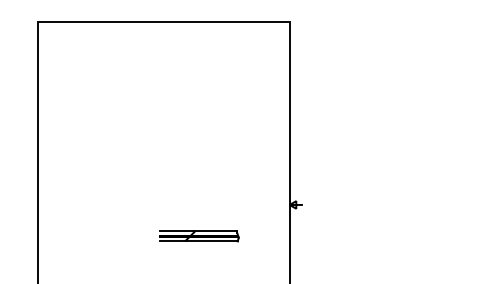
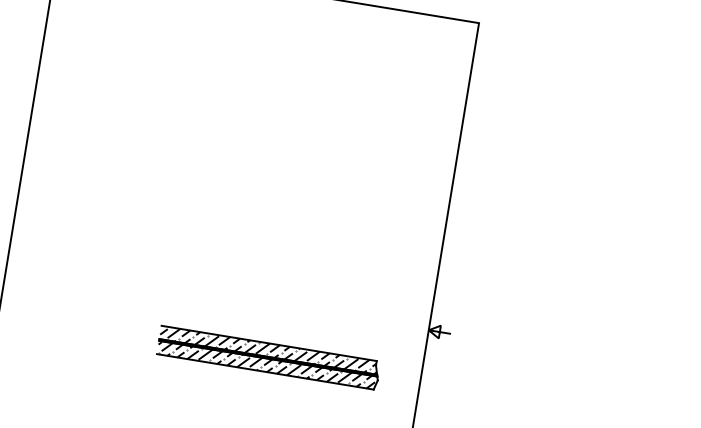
part: (199, 236) -> (268, 358), size x1.67

